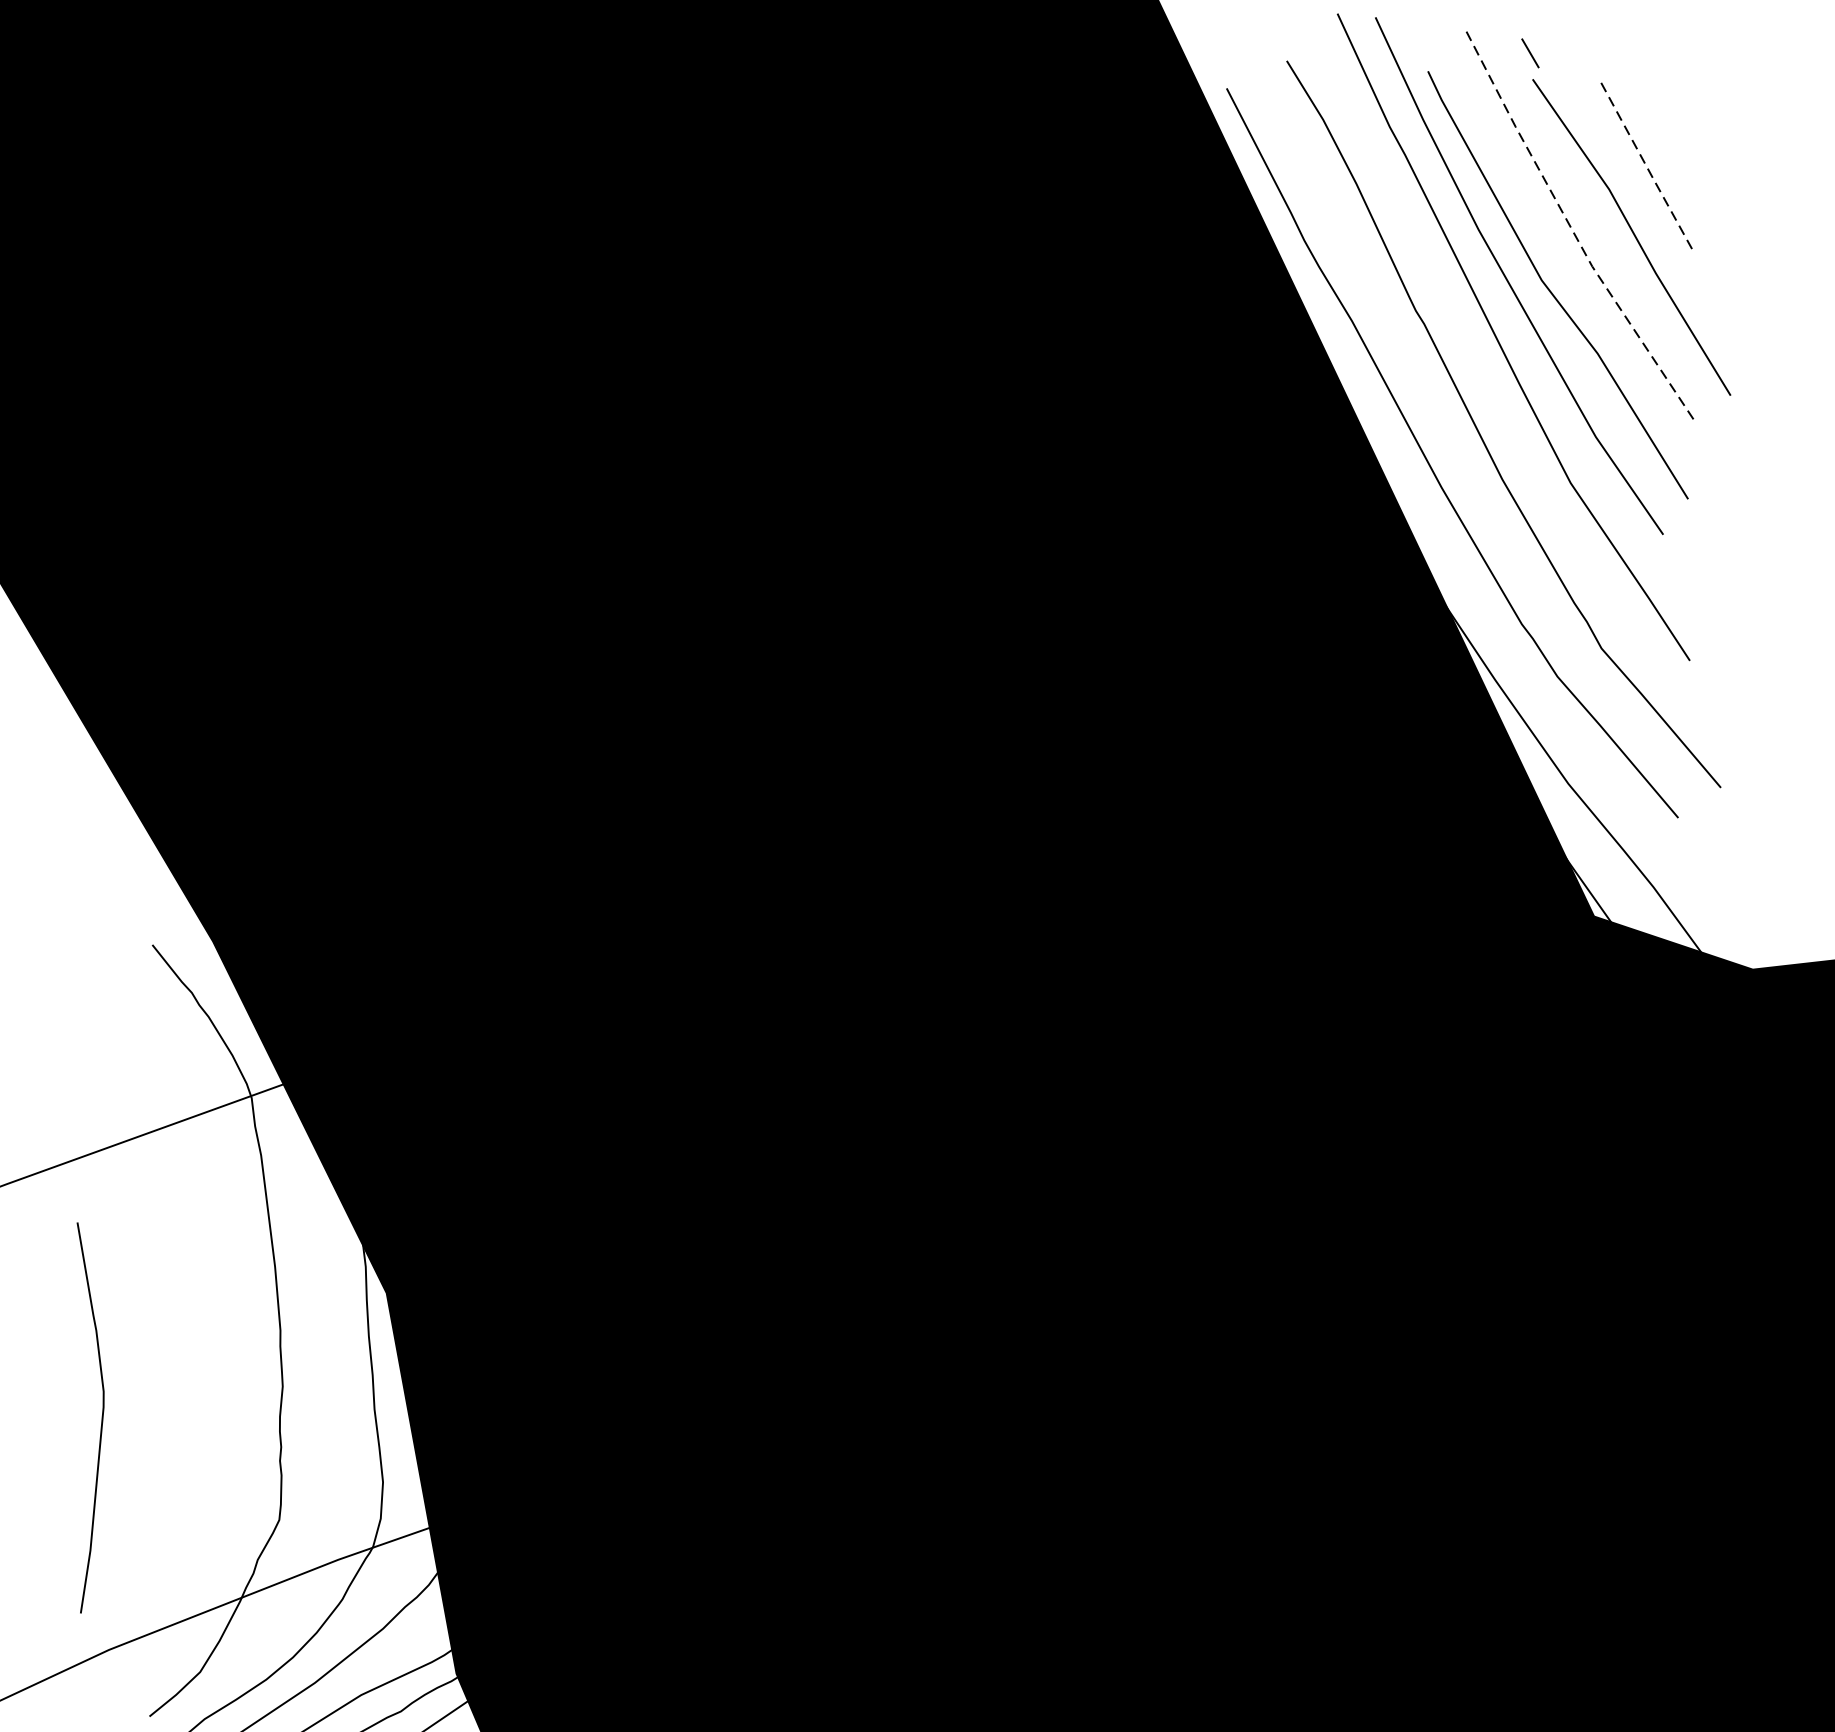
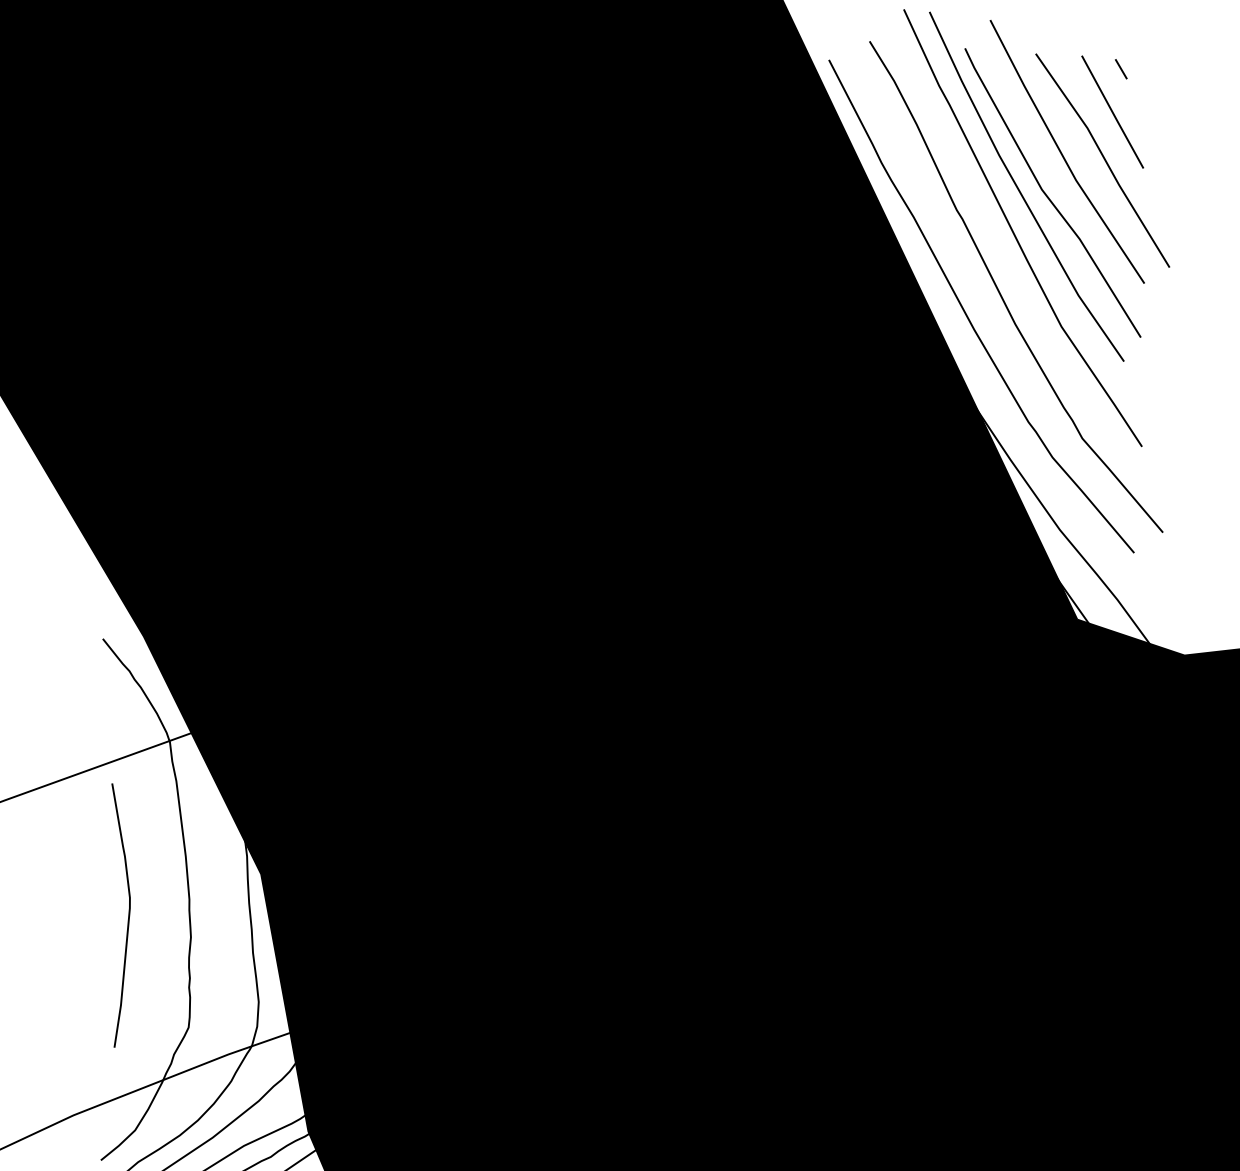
line: (1530, 53) -> (1121, 69), moved
line: (1646, 166) -> (1112, 112), dashed -> solid
line: (1570, 228) -> (1061, 154), dashed -> solid
curve: (101, 1417) -> (128, 915), moved

